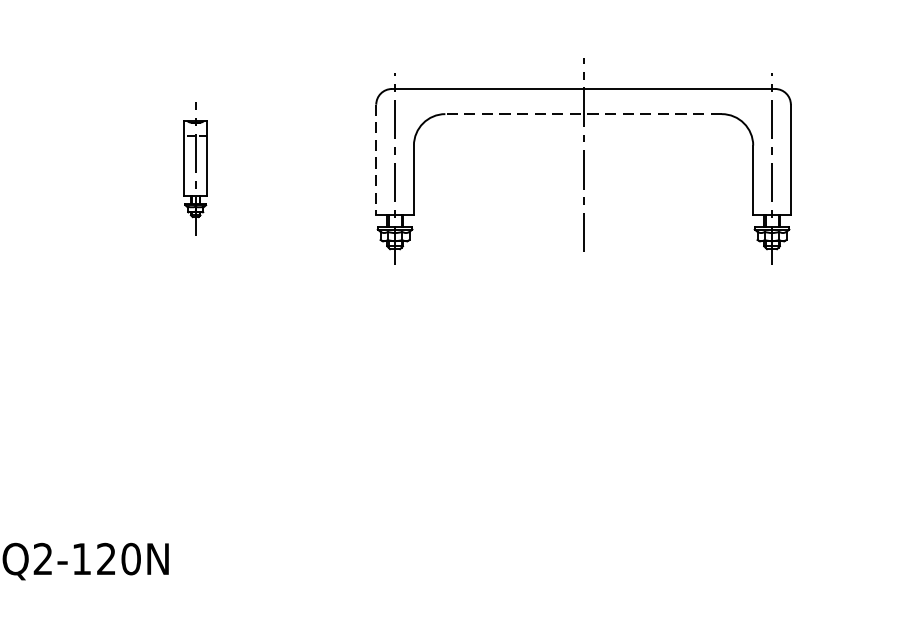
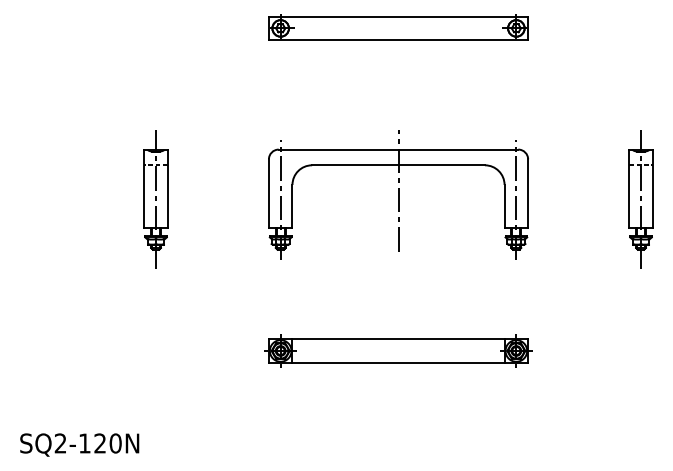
line: (583, 114) -> (398, 165), dashed -> solid
line: (375, 160) -> (268, 194), dashed -> solid
part: (194, 168) -> (155, 199), size x1.67
part: (583, 410) -> (398, 350), added

